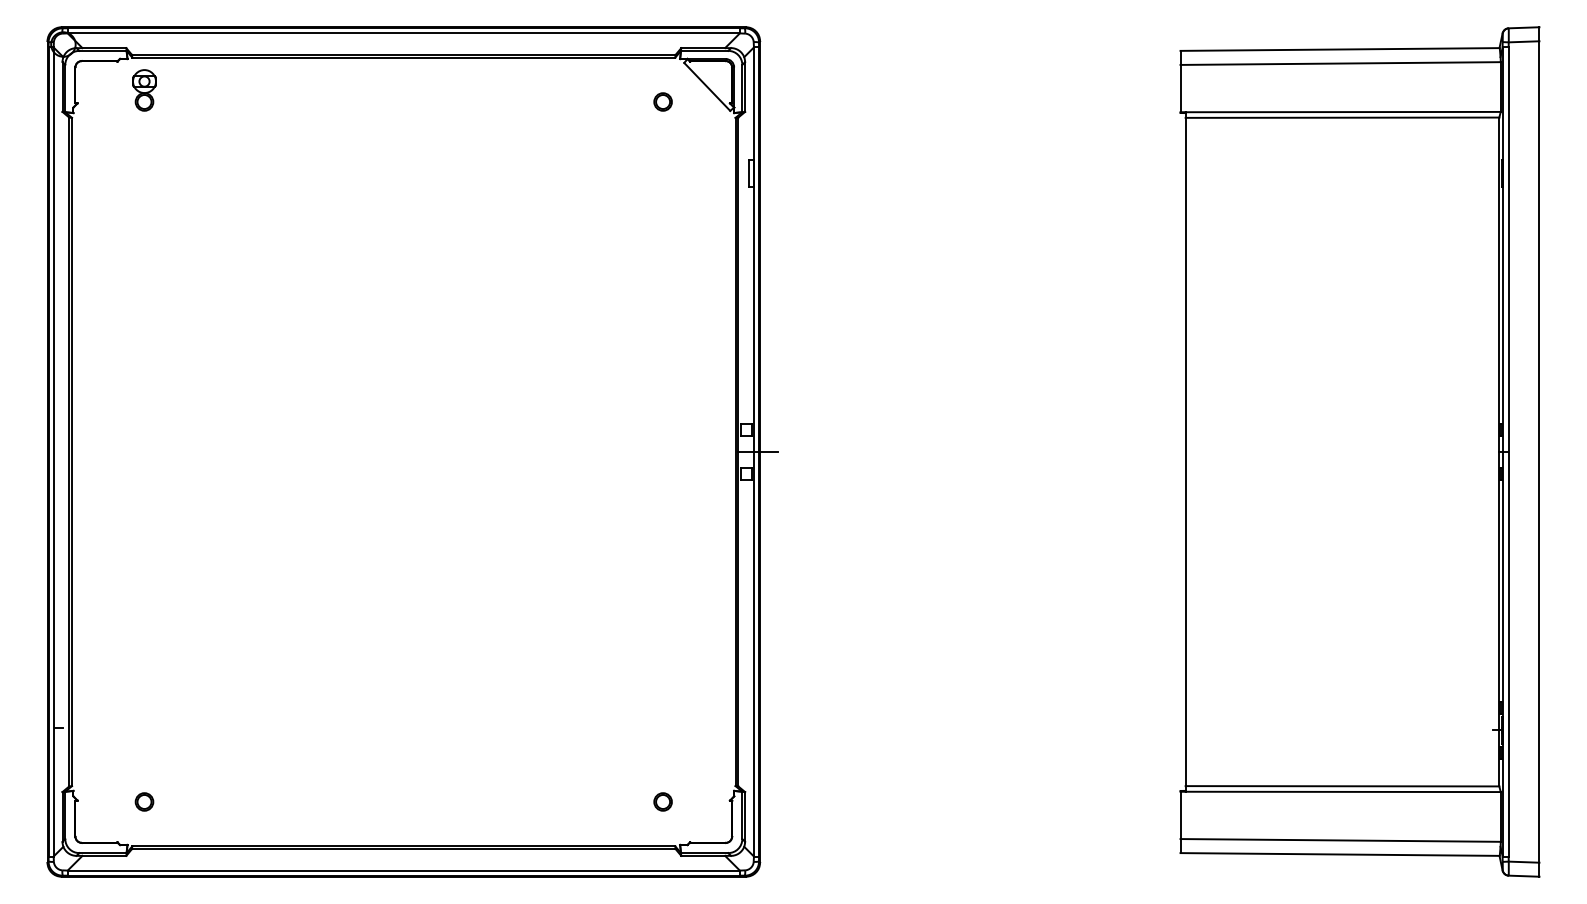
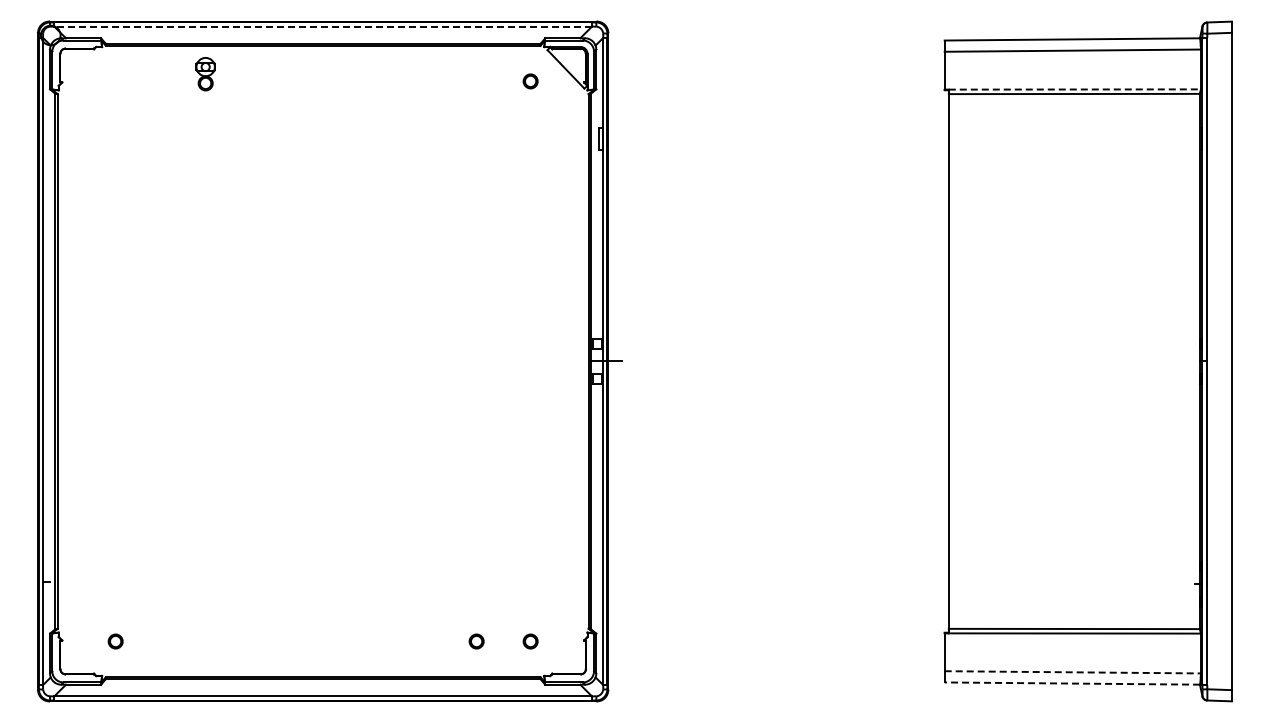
line: (404, 33) -> (323, 26), solid -> dashed
part: (144, 90) -> (205, 74), moved
line: (1343, 112) -> (1075, 89), solid -> dashed
circle: (595, 801) -> (476, 641), added
line: (1341, 840) -> (1073, 672), solid -> dashed
line: (1340, 854) -> (1072, 683), solid -> dashed

